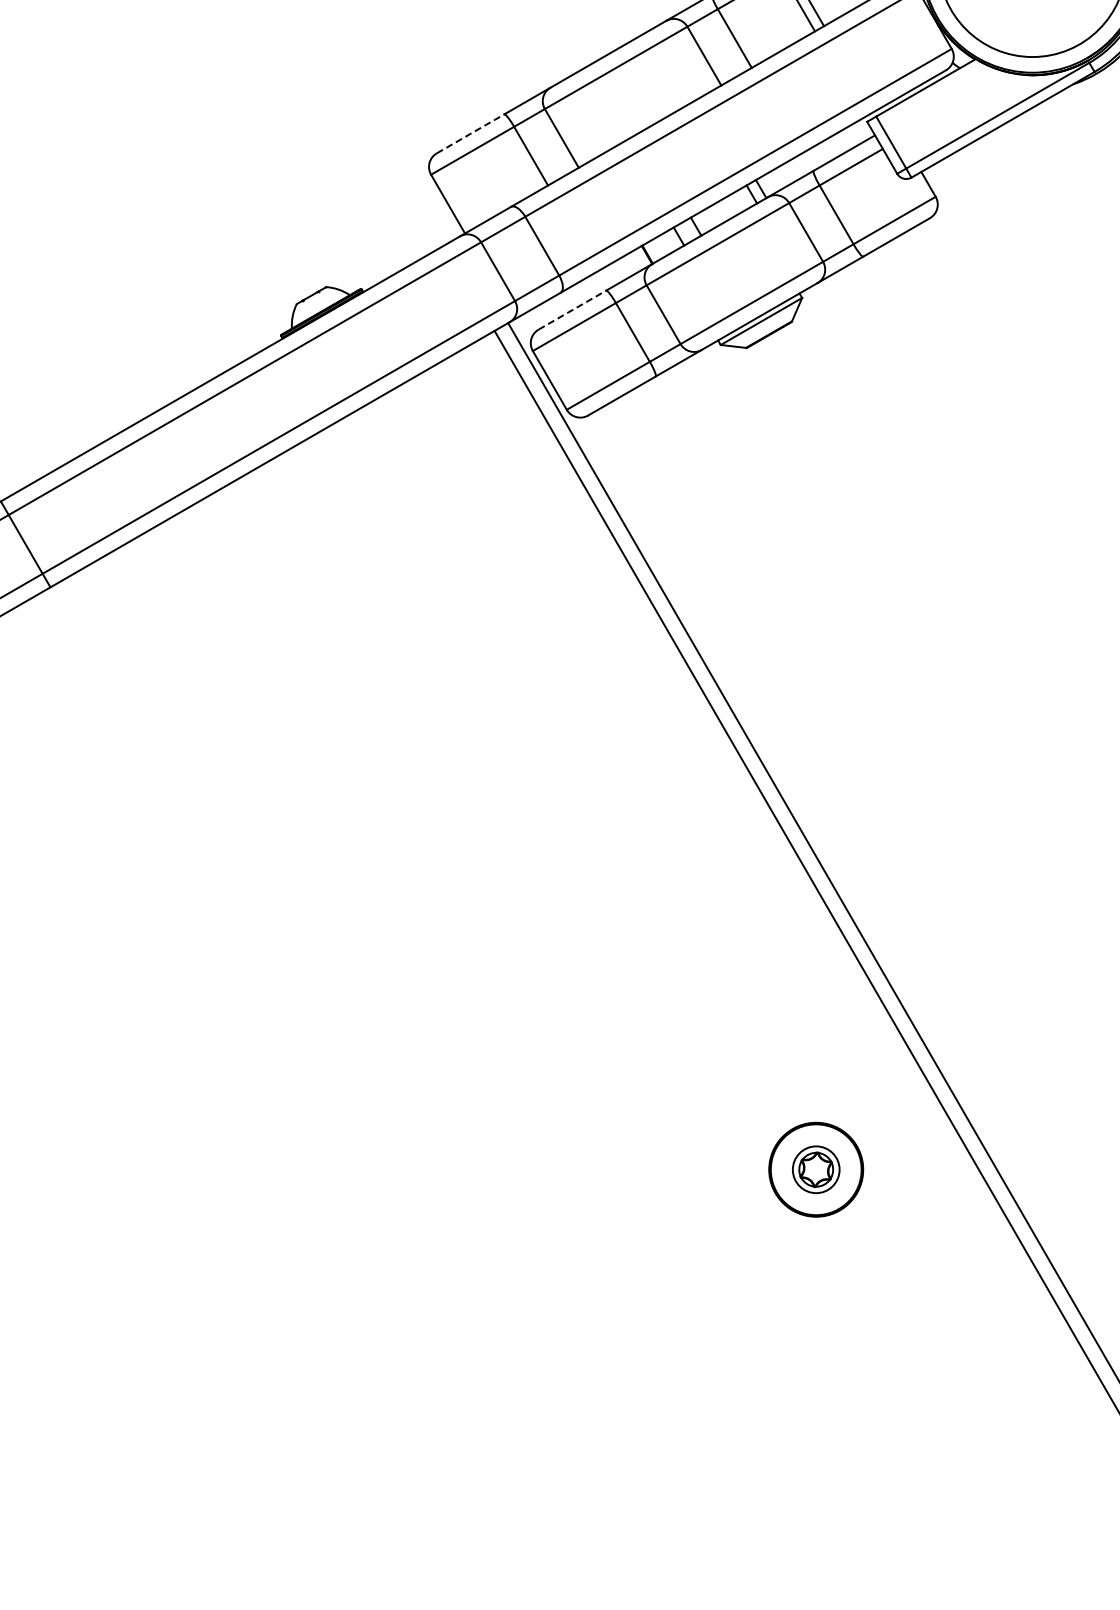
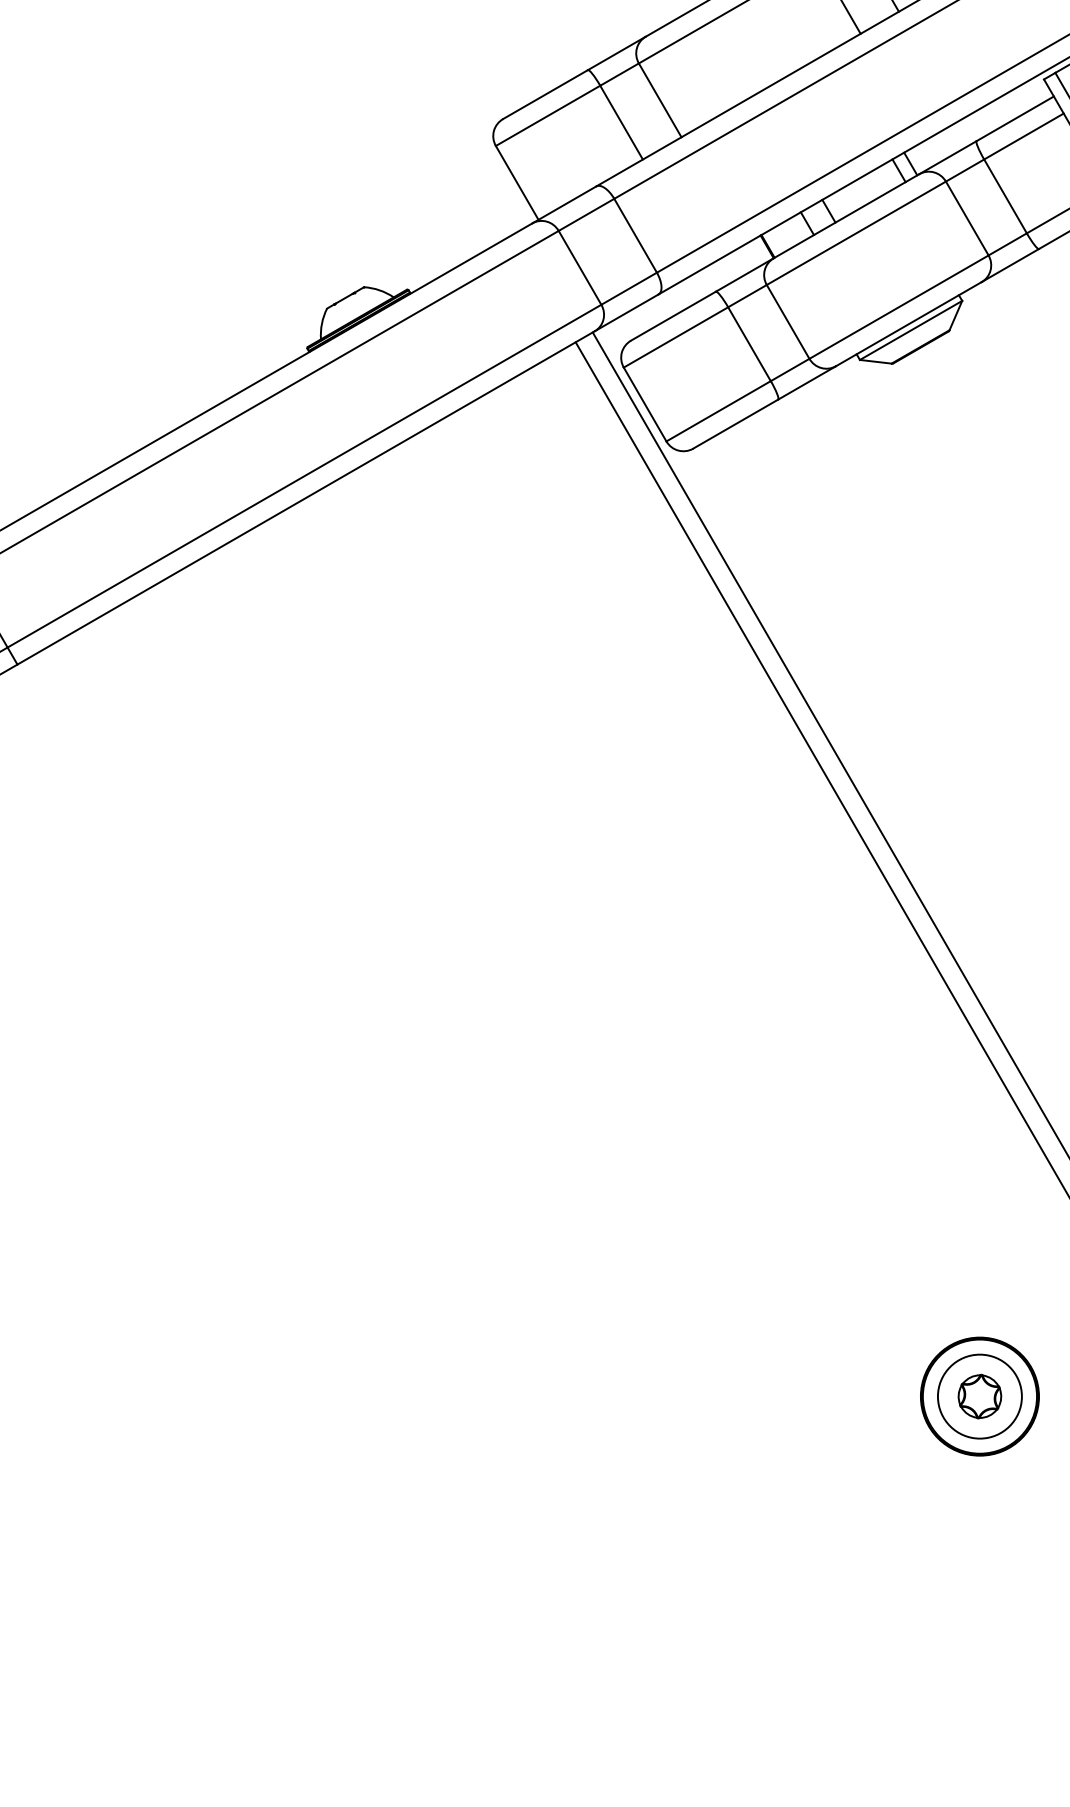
line: (470, 133) -> (545, 94), dashed -> solid
line: (572, 310) -> (673, 316), dashed -> solid
circle: (815, 1169) -> (979, 1396), size x1.43

